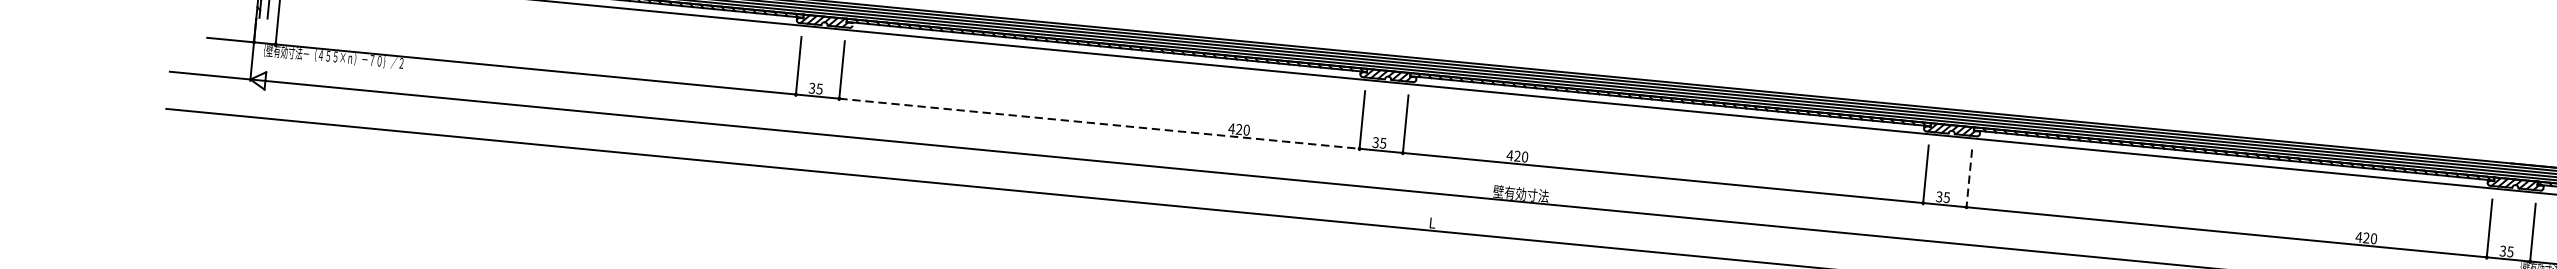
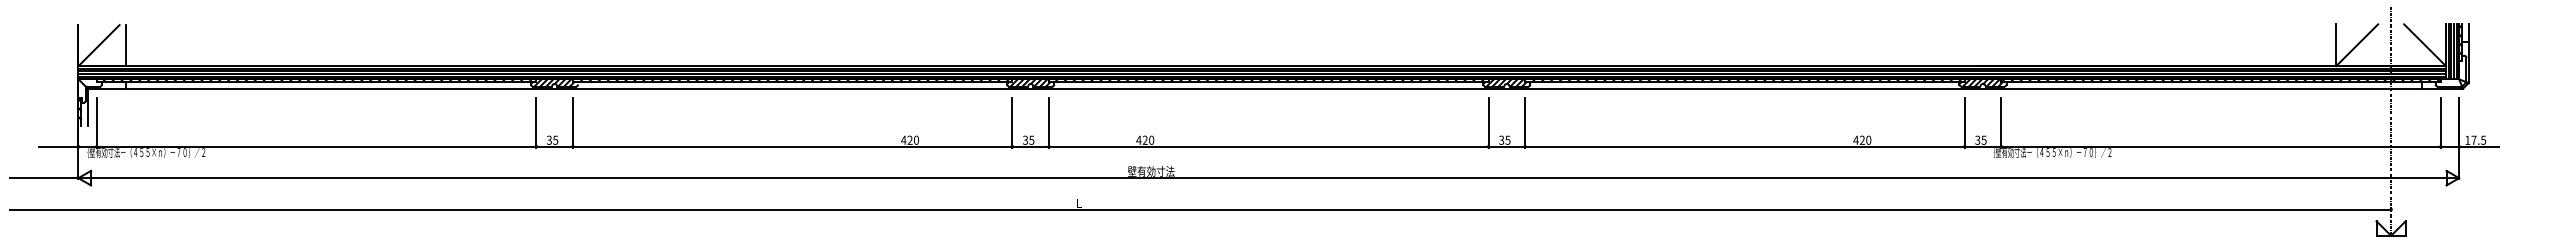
line: (1099, 123) -> (792, 146), dashed -> solid
line: (1969, 178) -> (1525, 122), dashed -> solid

